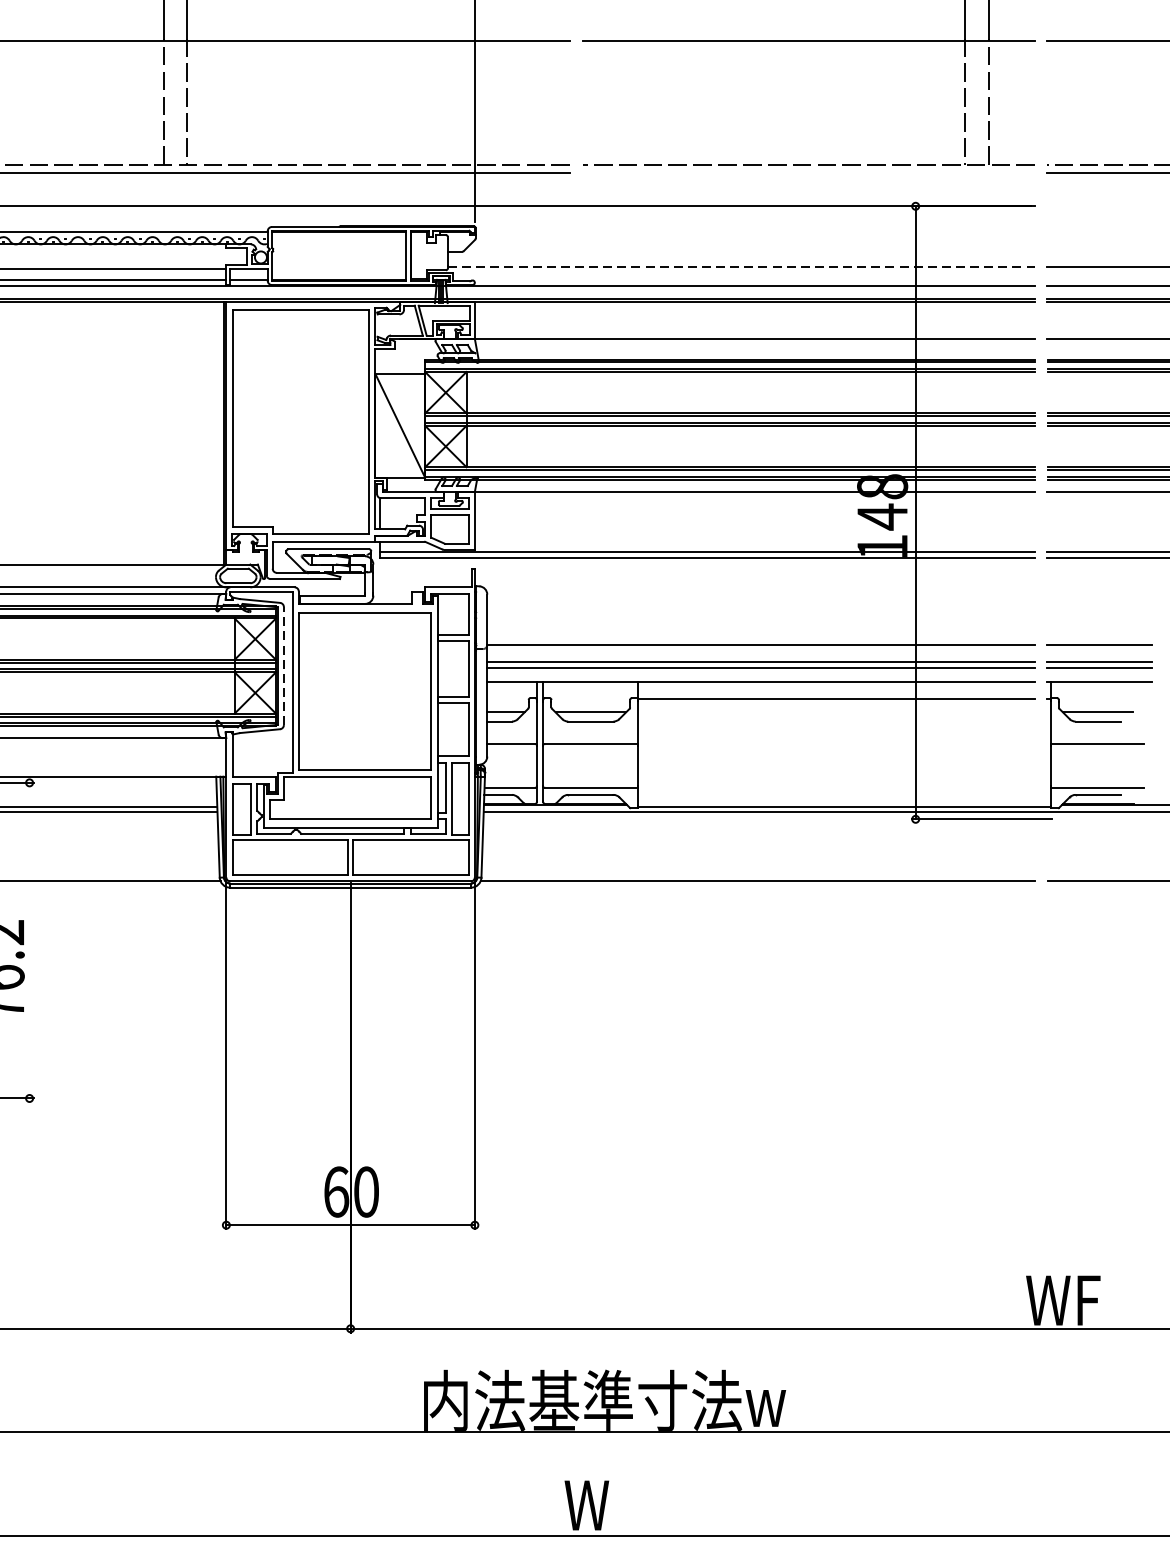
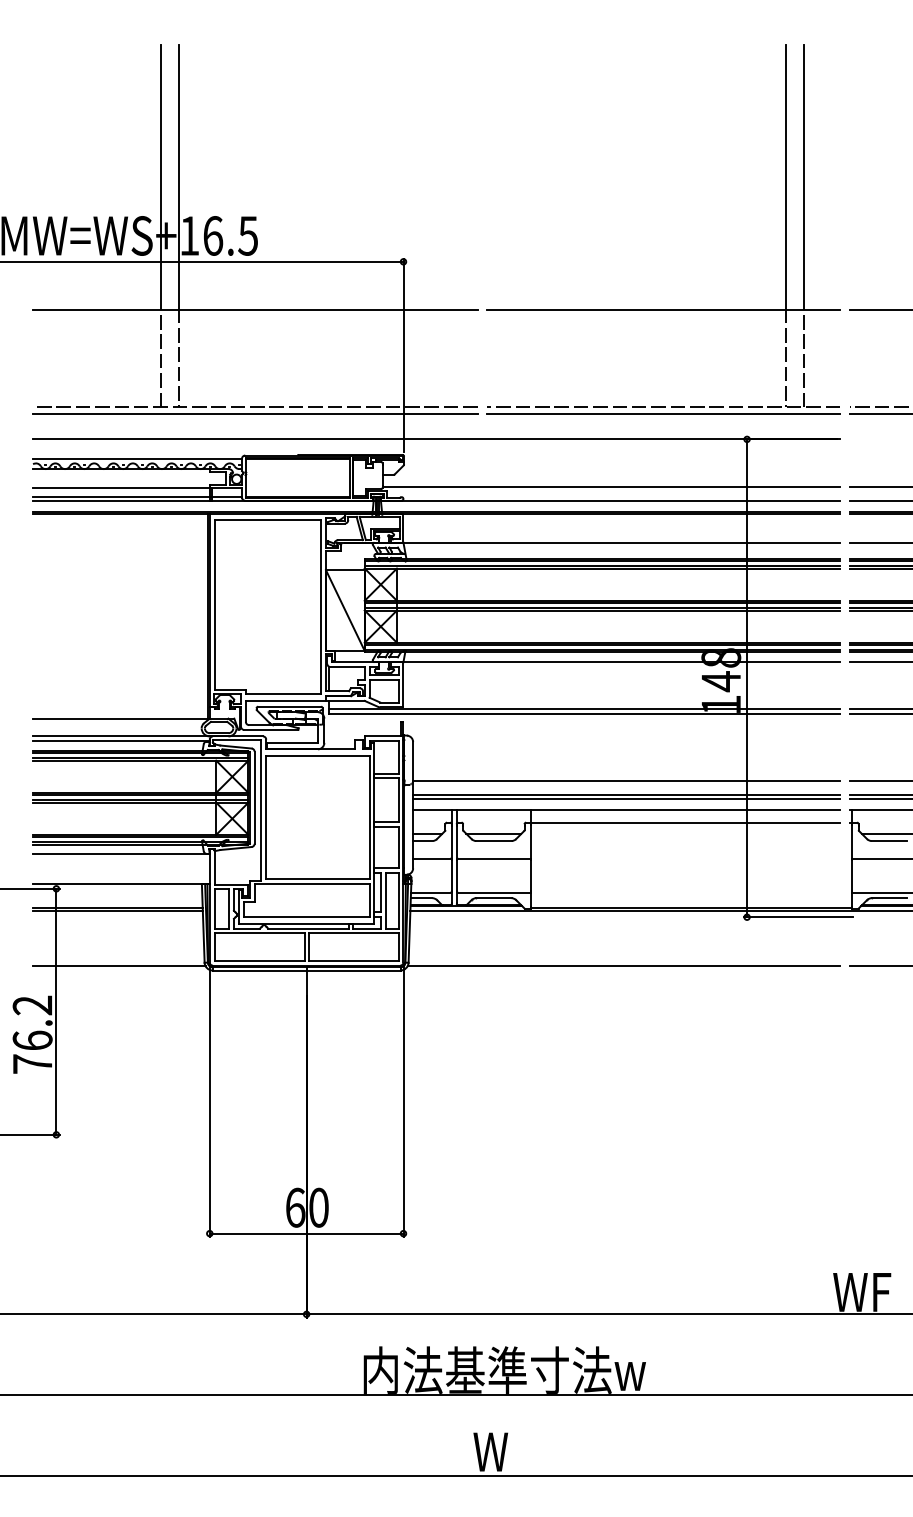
line: (808, 173) -> (663, 413), added
line: (741, 266) -> (611, 486), dashed -> solid
line: (283, 665) -> (254, 797), dashed -> solid
line: (29, 940) -> (56, 1011), added

